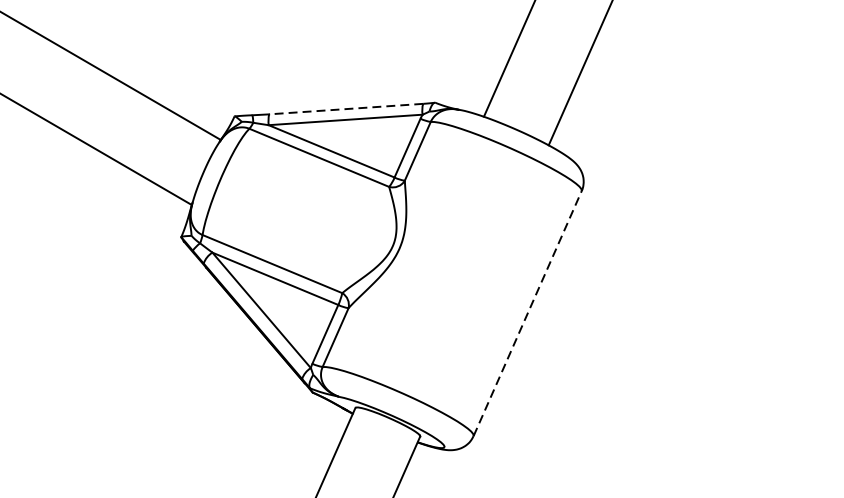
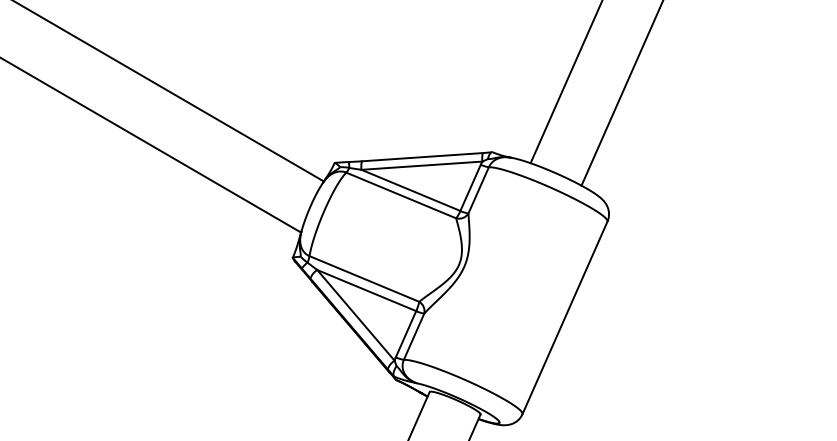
line: (346, 109) -> (422, 157), dashed -> solid
line: (528, 313) -> (565, 317), dashed -> solid

